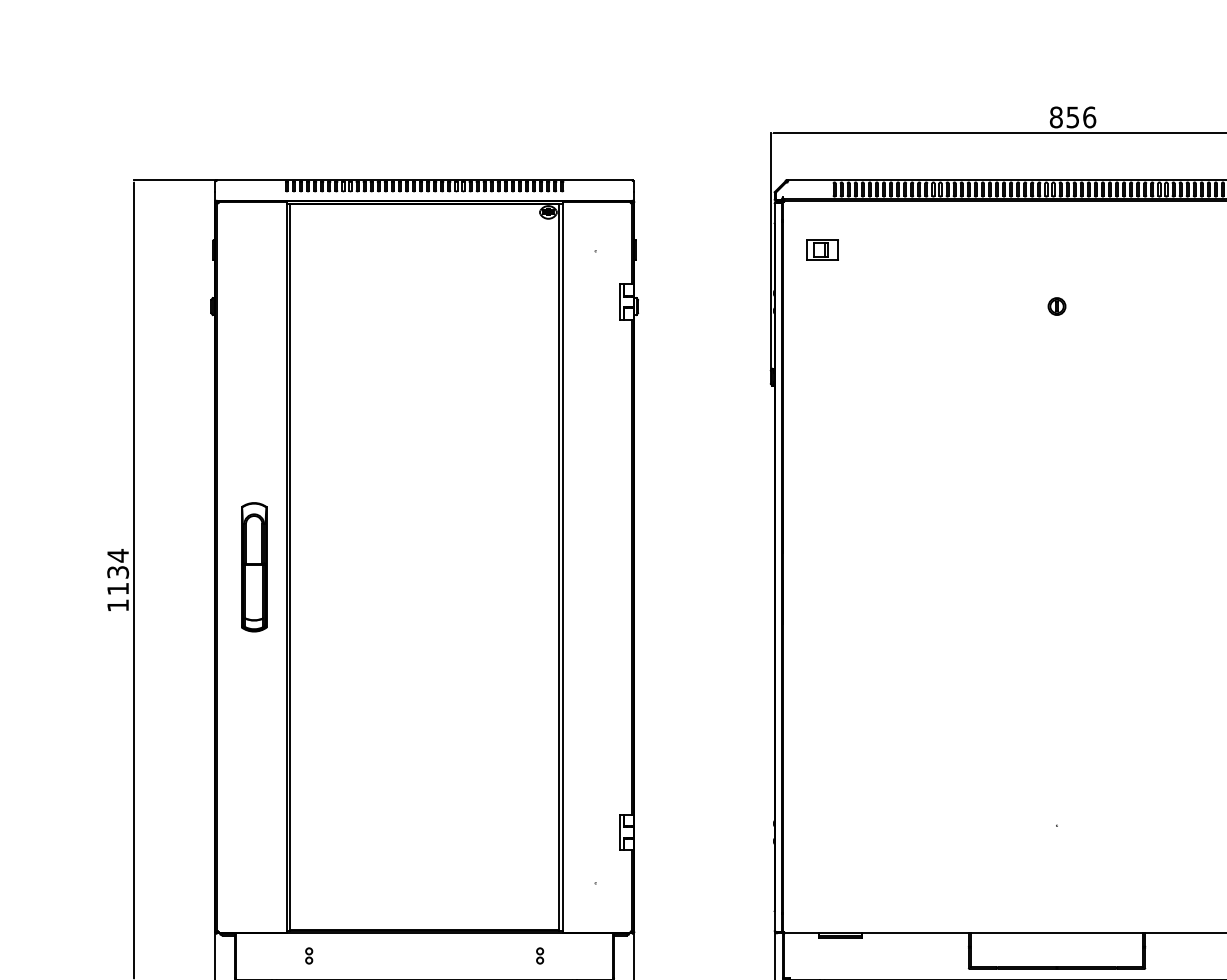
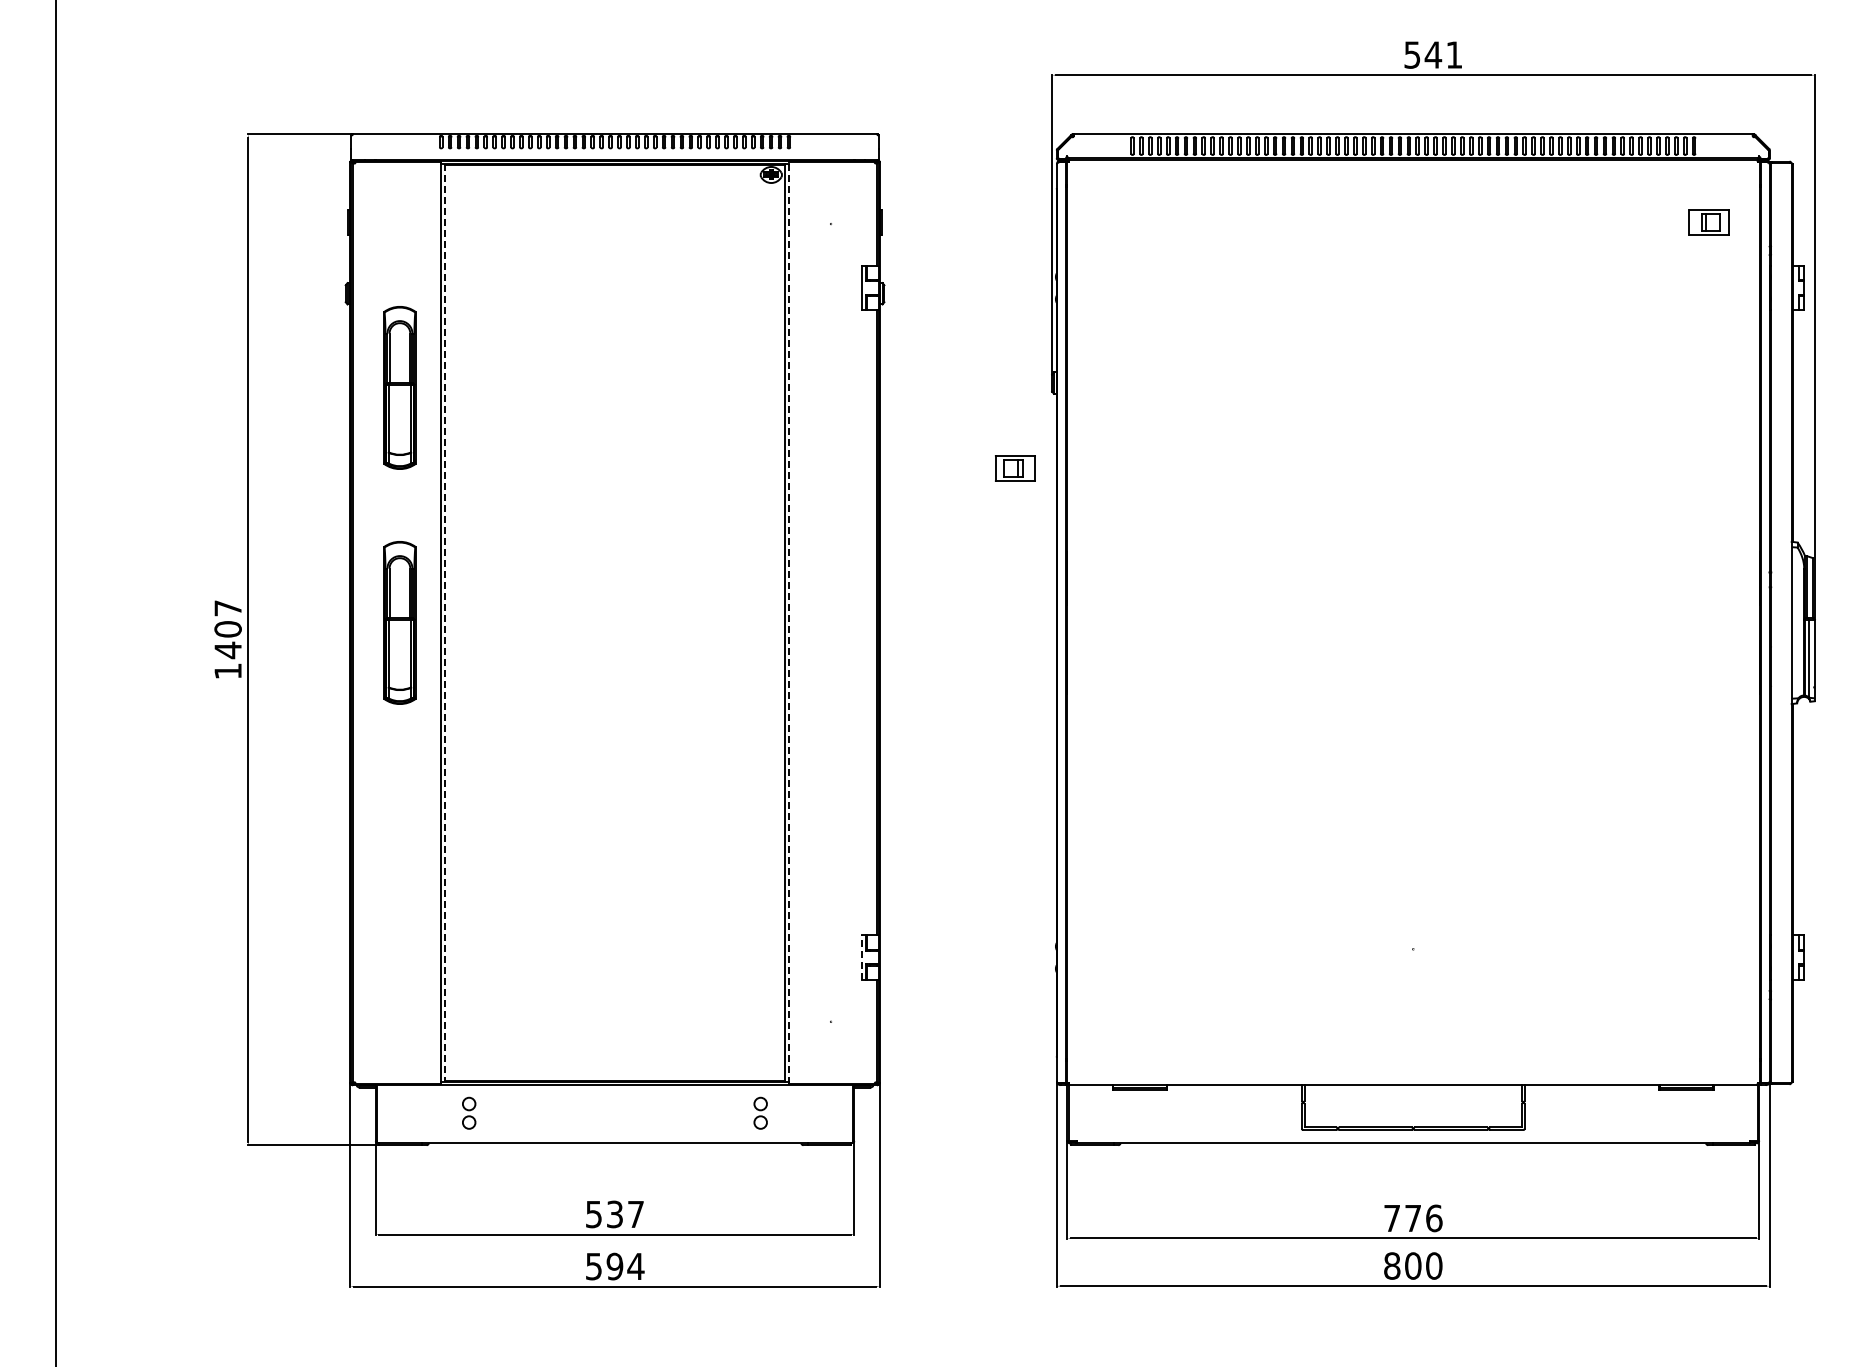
text: (1073, 116) -> (1433, 54), 856 -> 541
part: (822, 250) -> (1015, 468), moved
part: (1056, 306) -> (1412, 293), removed
part: (253, 380) -> (399, 387), added
line: (562, 566) -> (789, 622), solid -> dashed
line: (290, 567) -> (445, 623), solid -> dashed
text: (117, 572) -> (227, 629), 1134 -> 1407
line: (619, 832) -> (861, 957), solid -> dashed
part: (309, 955) -> (469, 1113), size x1.6
part: (539, 955) -> (760, 1113), size x1.6

